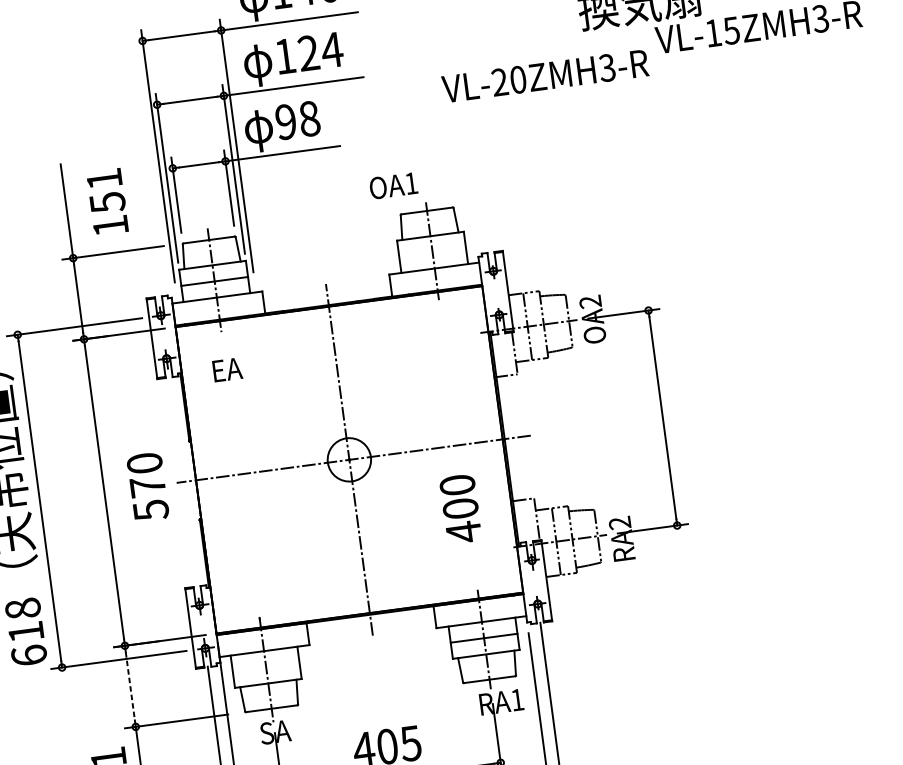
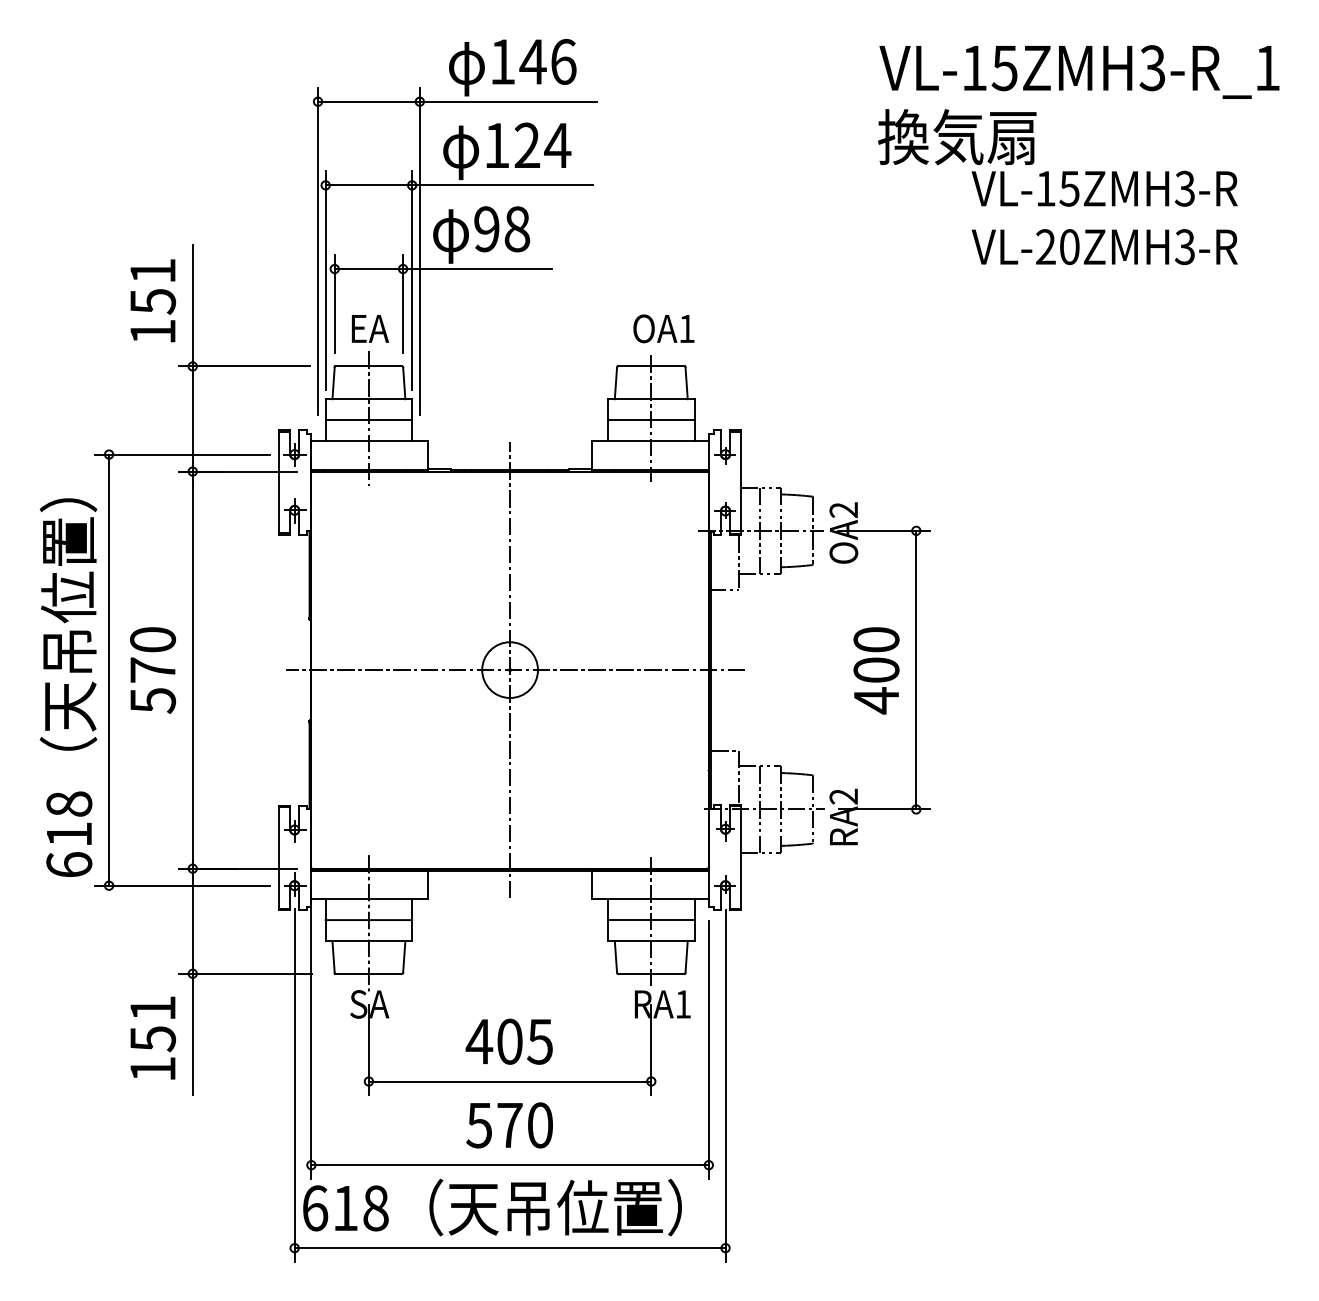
text: (545, 76) -> (1104, 247), moved
text: (393, 185) -> (663, 328), moved
text: (107, 201) -> (153, 300), moved
line: (432, 252) -> (651, 420), added
text: (226, 369) -> (369, 328), moved
text: (148, 486) -> (153, 670), moved
text: (460, 508) -> (876, 670), moved
line: (265, 667) -> (368, 920), added
line: (130, 686) -> (192, 921), dashed -> solid

